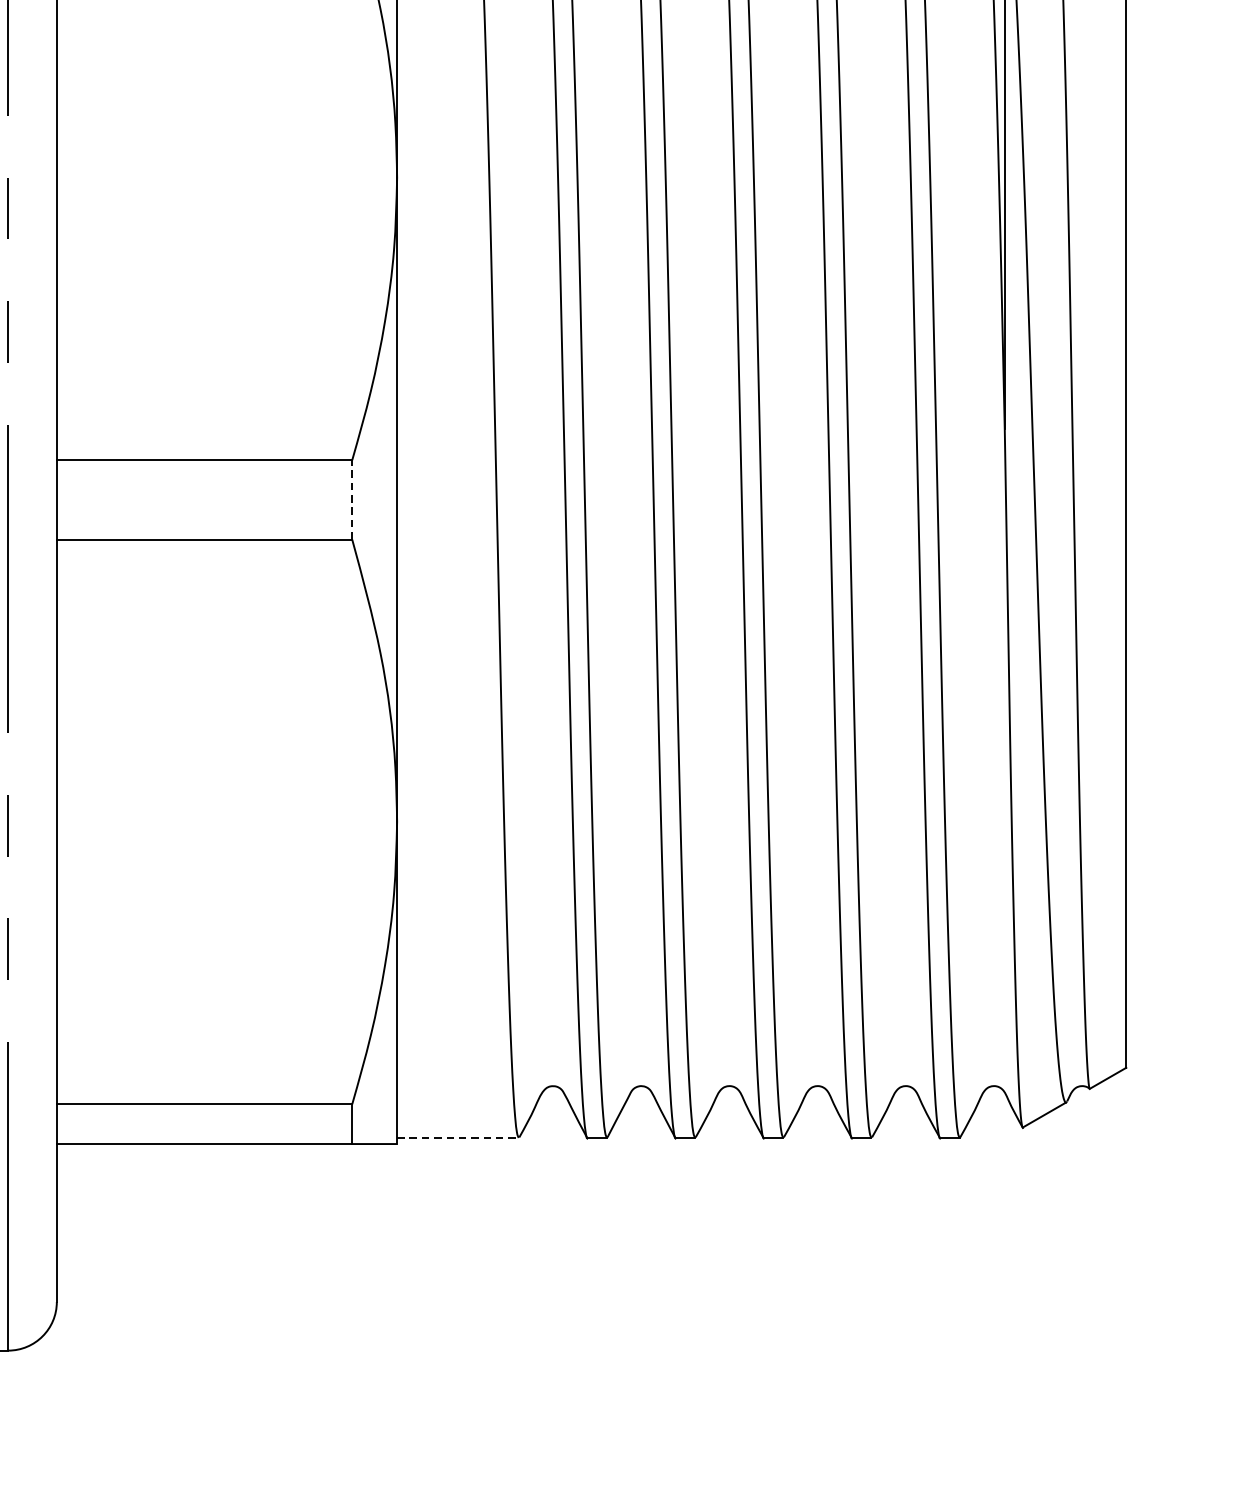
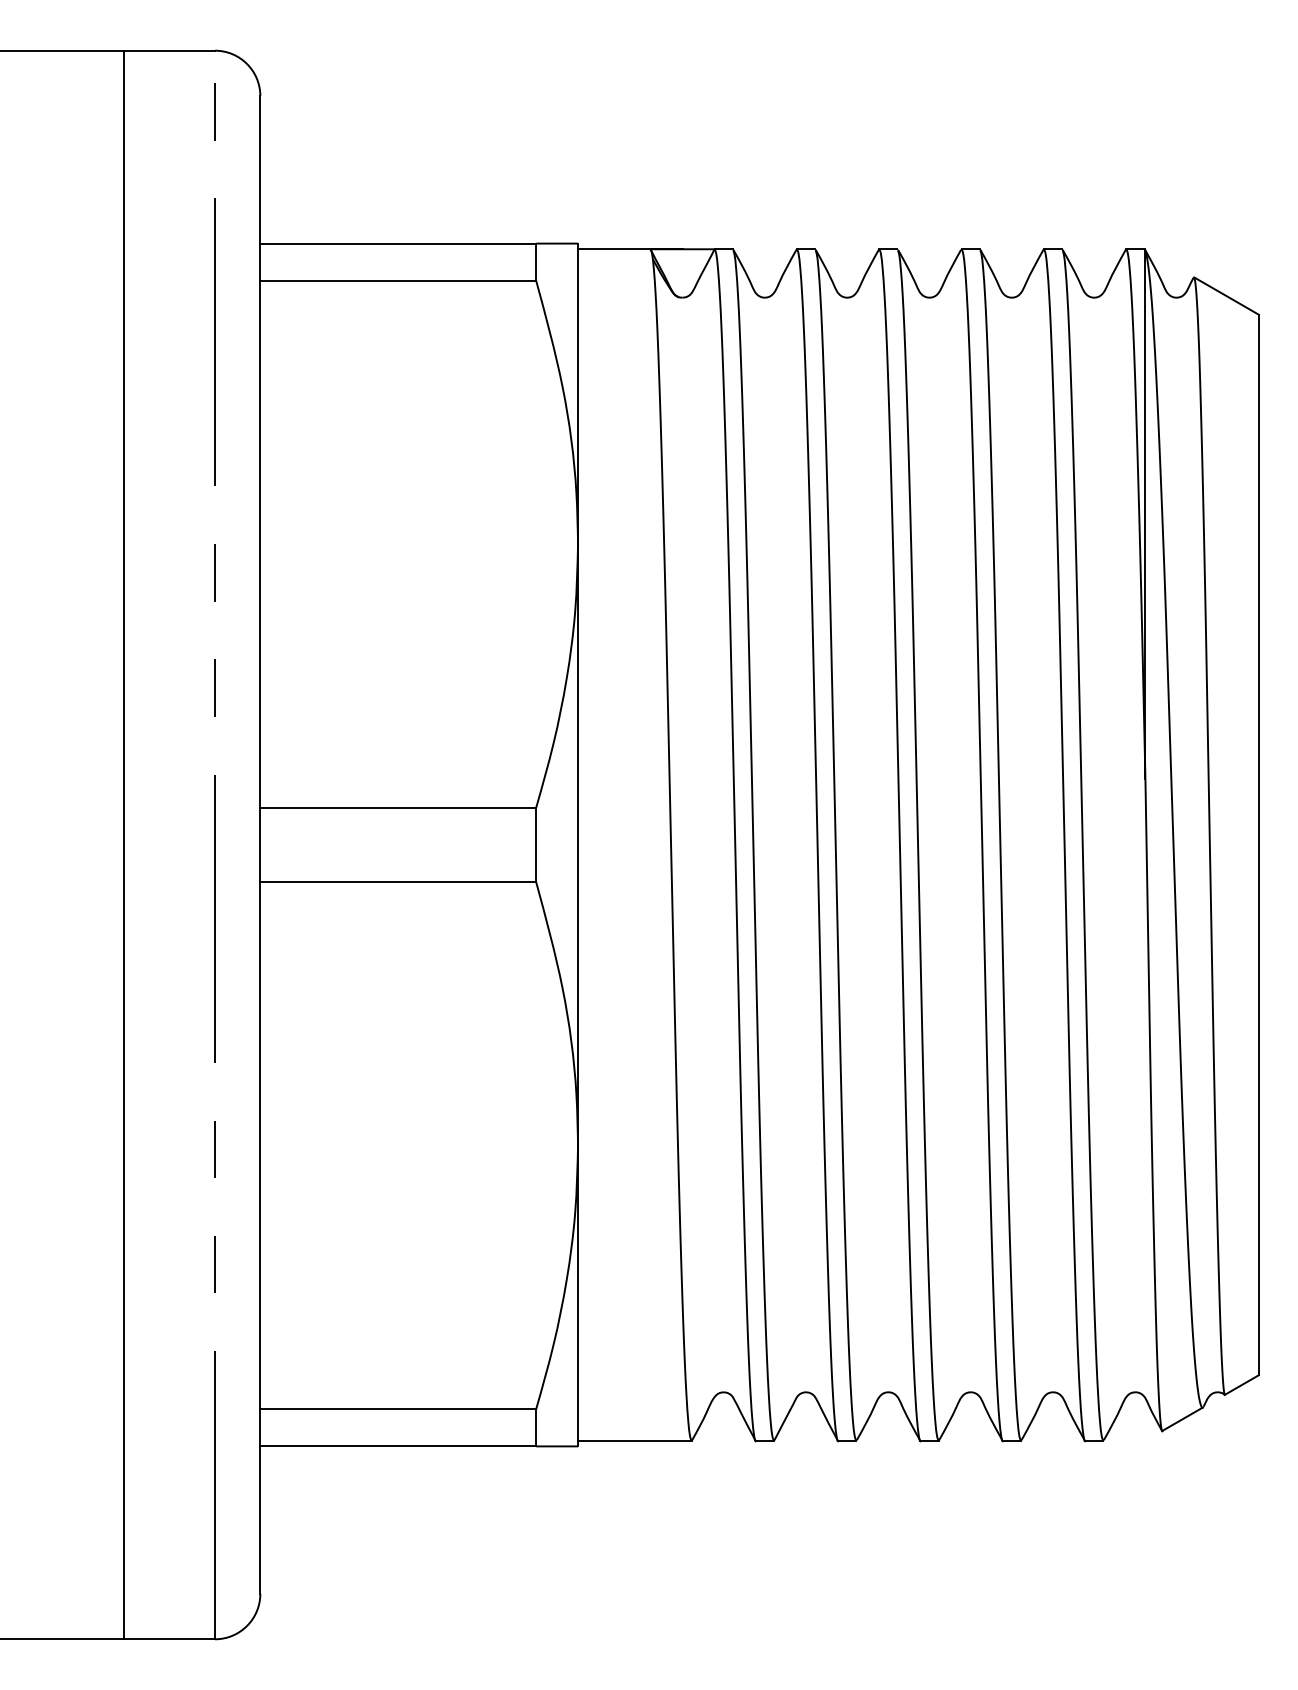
line: (352, 499) -> (536, 844), dashed -> solid
line: (457, 1137) -> (634, 1440), dashed -> solid

